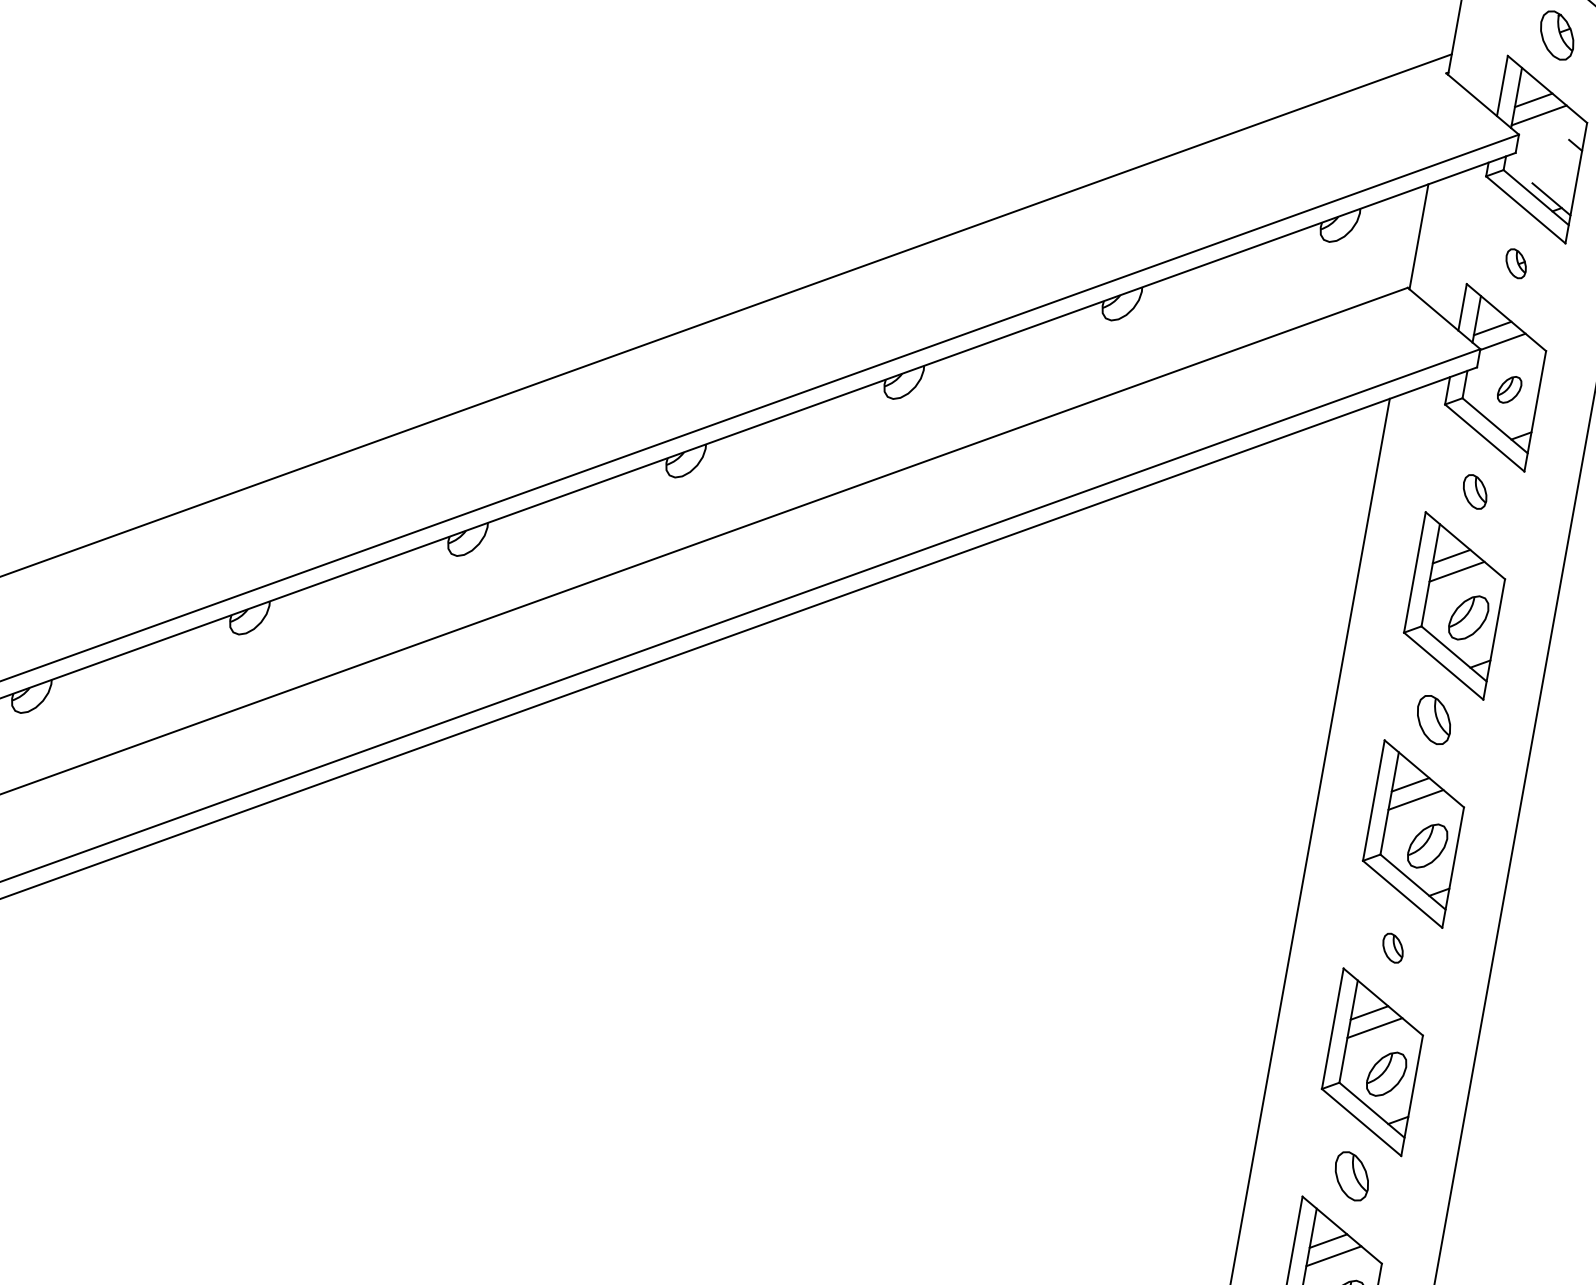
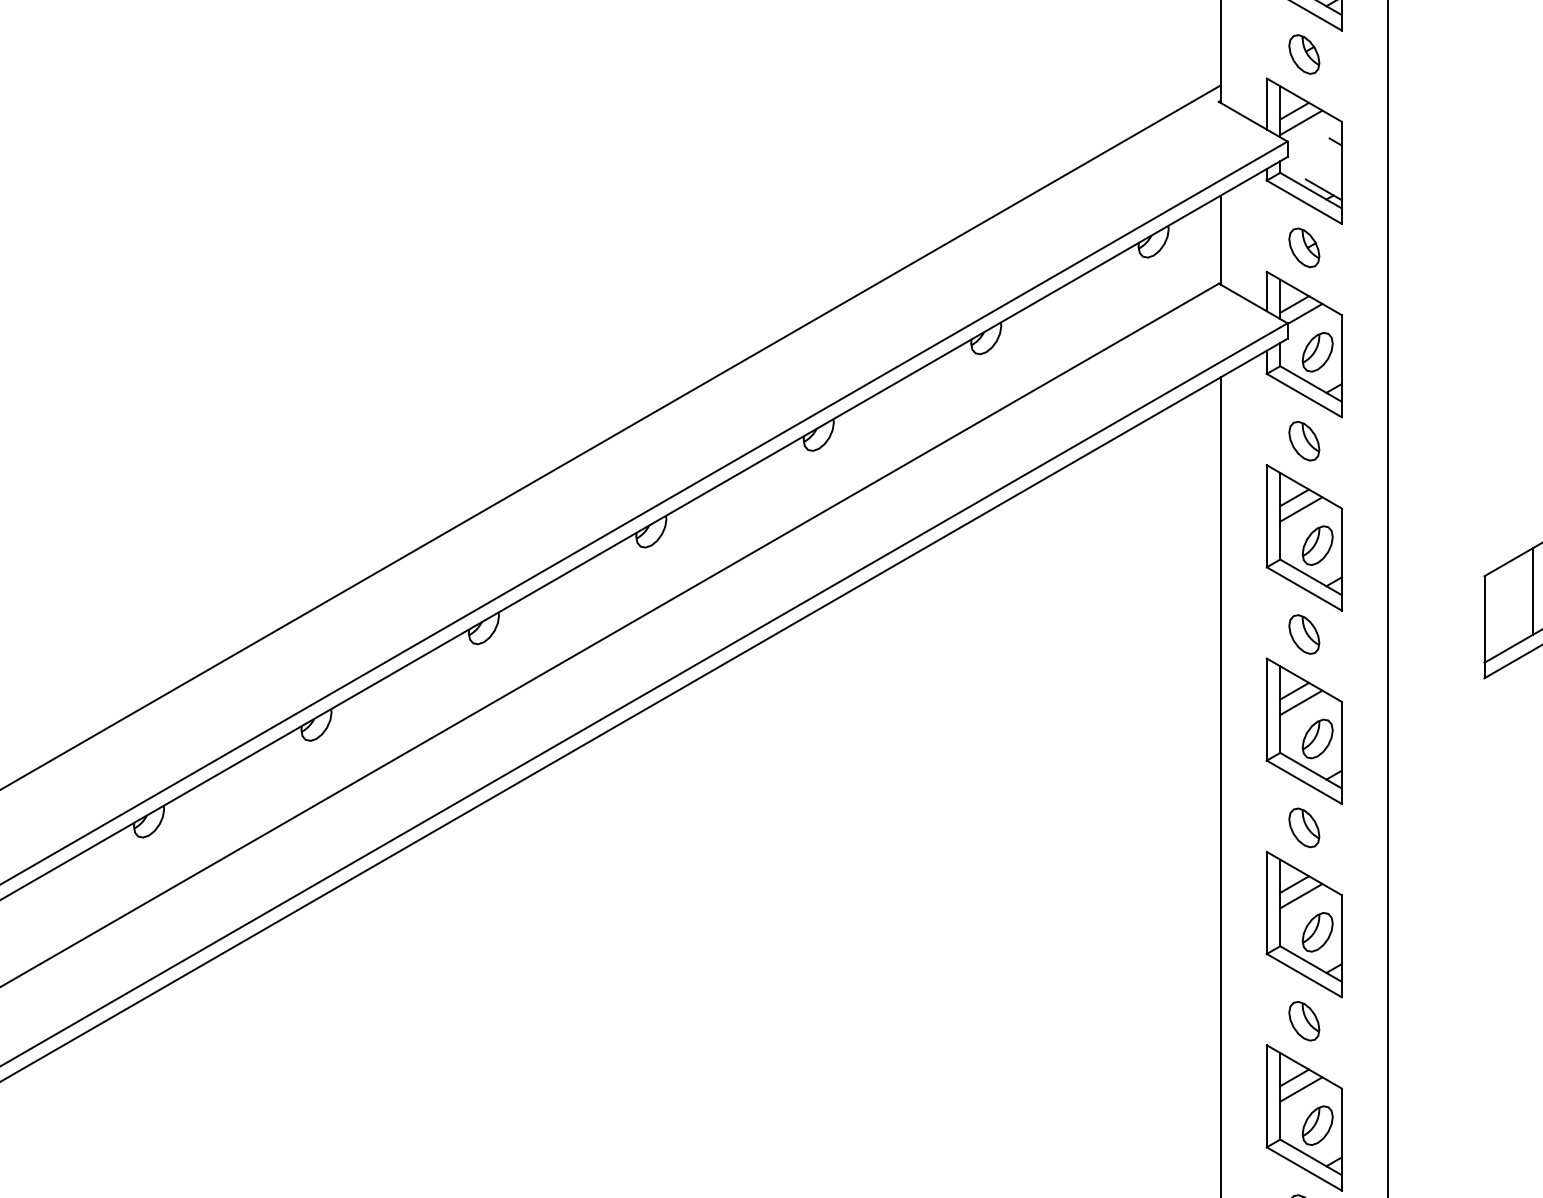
part: (1516, 263) -> (1304, 247), size x1.67
part: (1509, 389) -> (1317, 352), size x1.67
part: (1475, 492) -> (1304, 441), size x1.43
part: (1393, 947) -> (1304, 827), size x1.67

